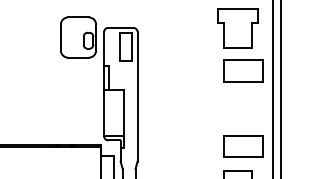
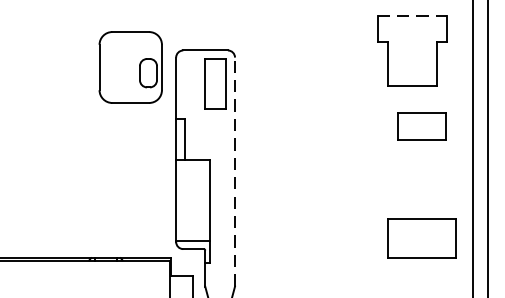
line: (237, 8) -> (411, 16), solid -> dashed
part: (243, 70) -> (422, 125), size x0.7
line: (137, 96) -> (234, 171), solid -> dashed
part: (243, 146) -> (422, 238), moved

